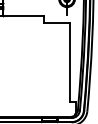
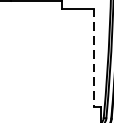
line: (70, 62) -> (94, 58), solid -> dashed

